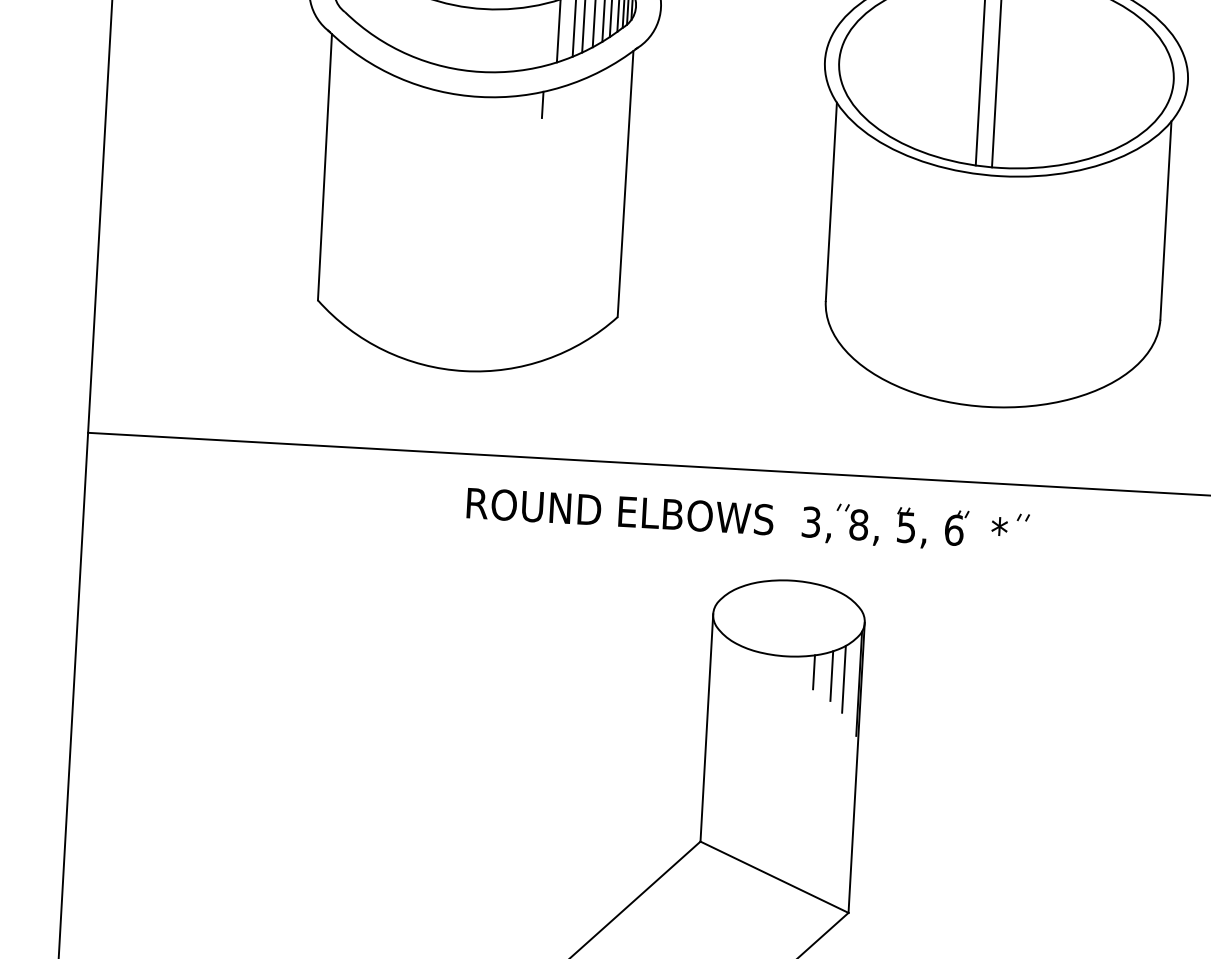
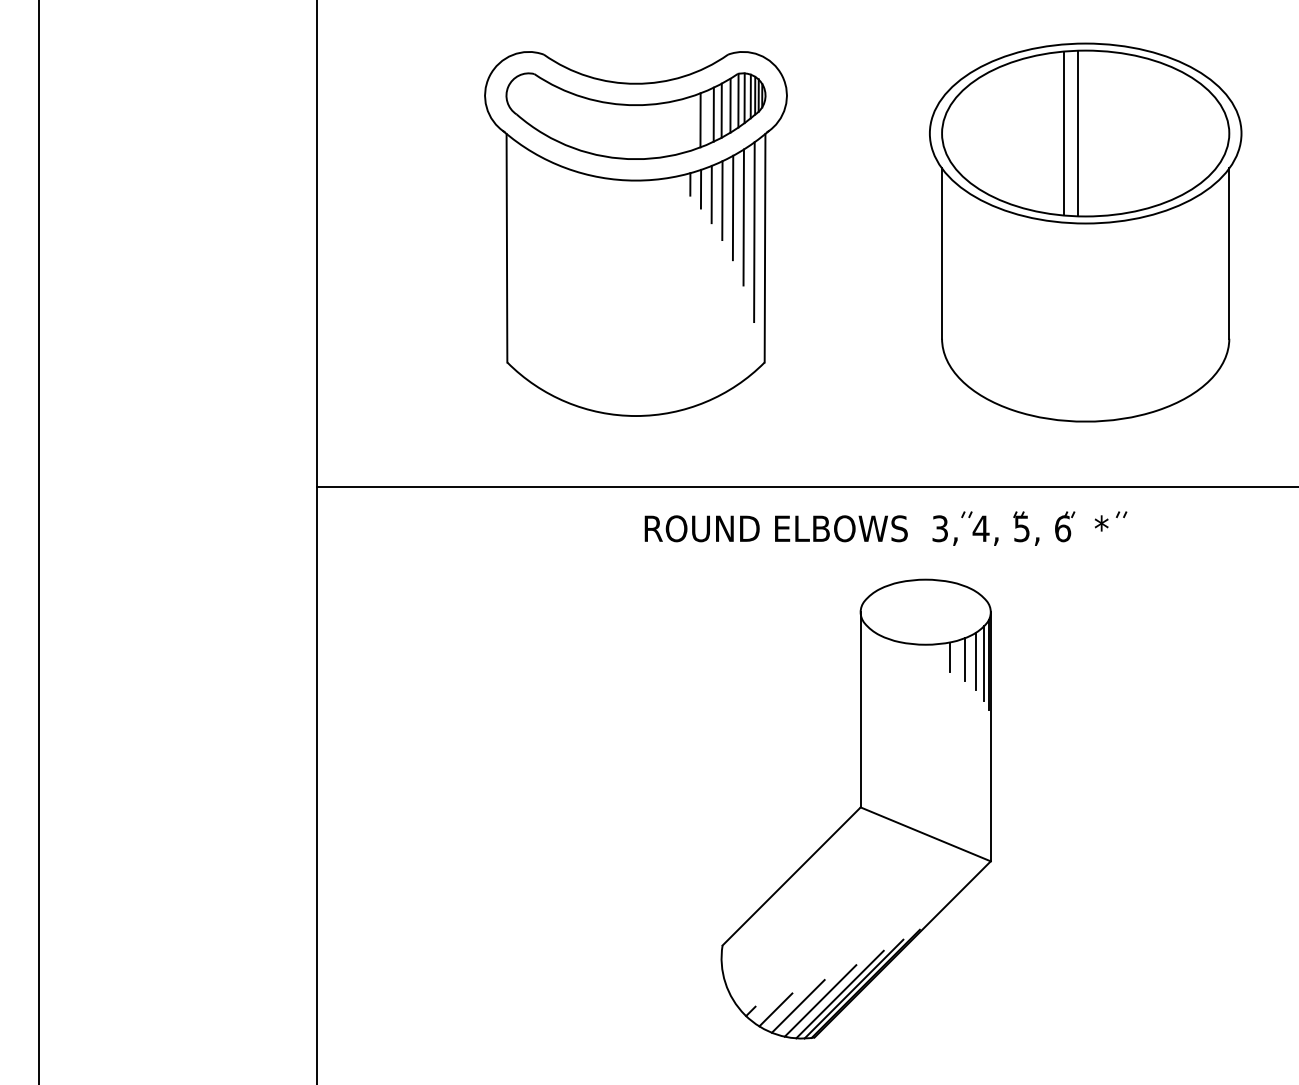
line: (554, 110) -> (700, 188), added
line: (566, 118) -> (711, 194), added
line: (579, 125) -> (722, 200), added
line: (590, 134) -> (732, 207), added
line: (602, 146) -> (743, 217), added
line: (614, 165) -> (754, 232), added
text: (858, 524) -> (980, 528), 8, -> 4,
line: (854, 682) -> (984, 663), added

